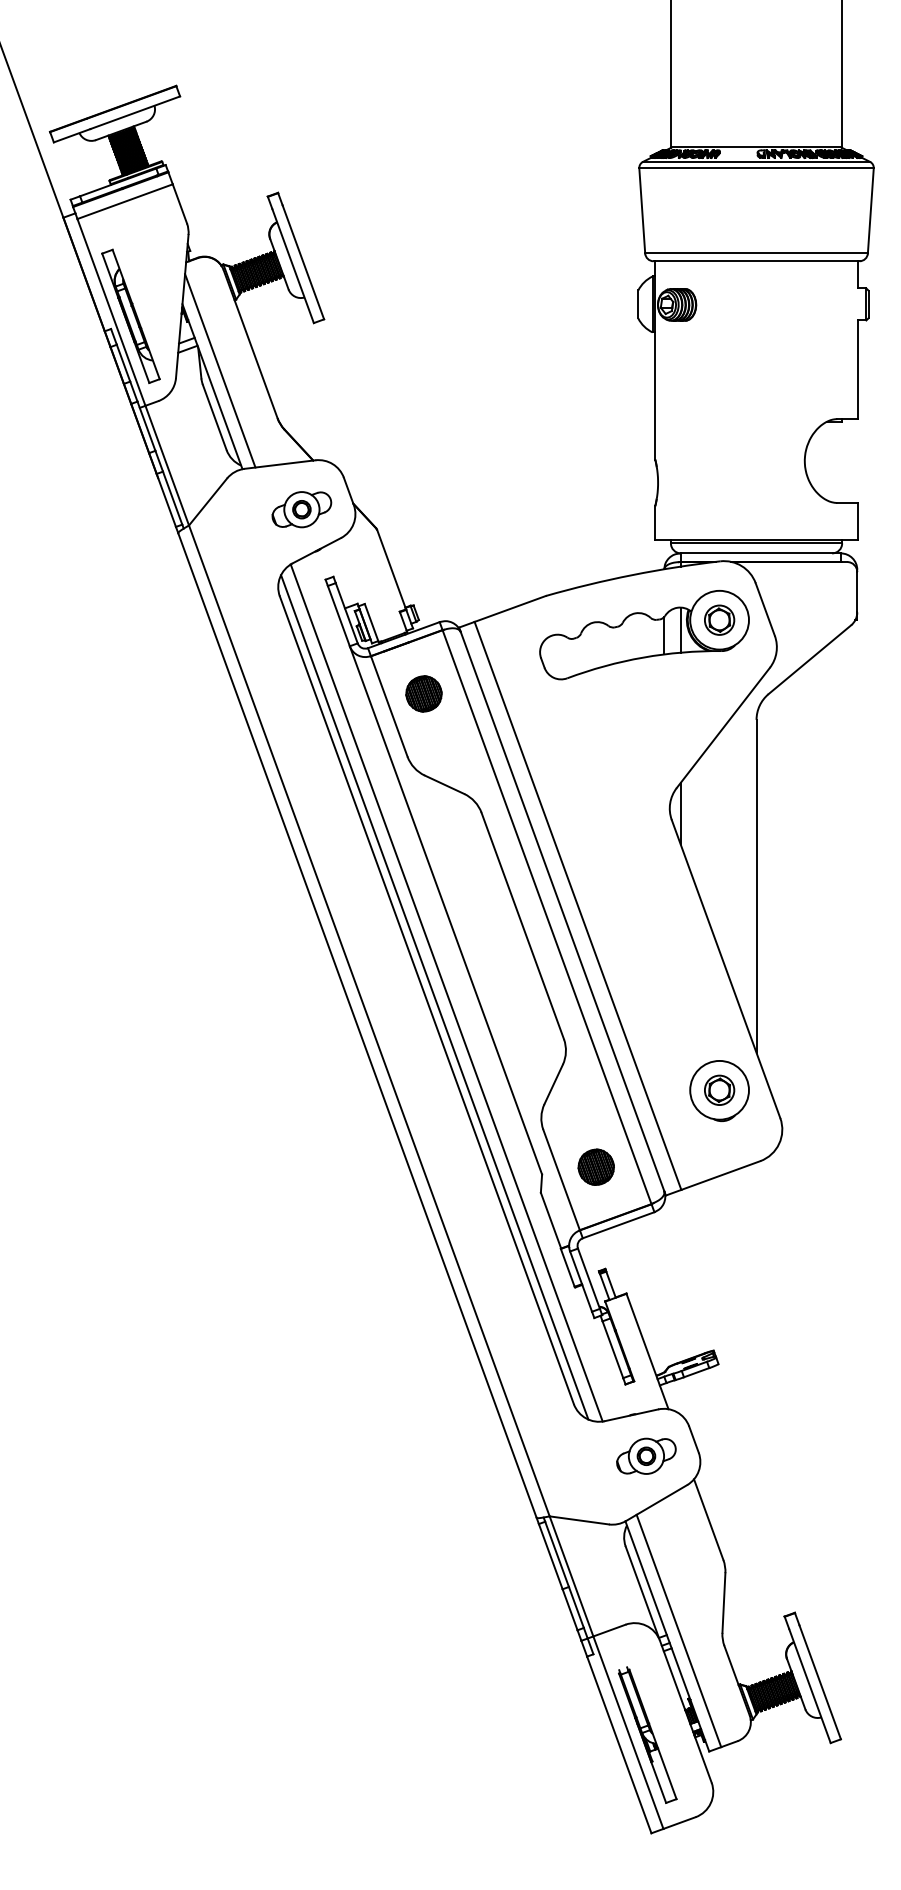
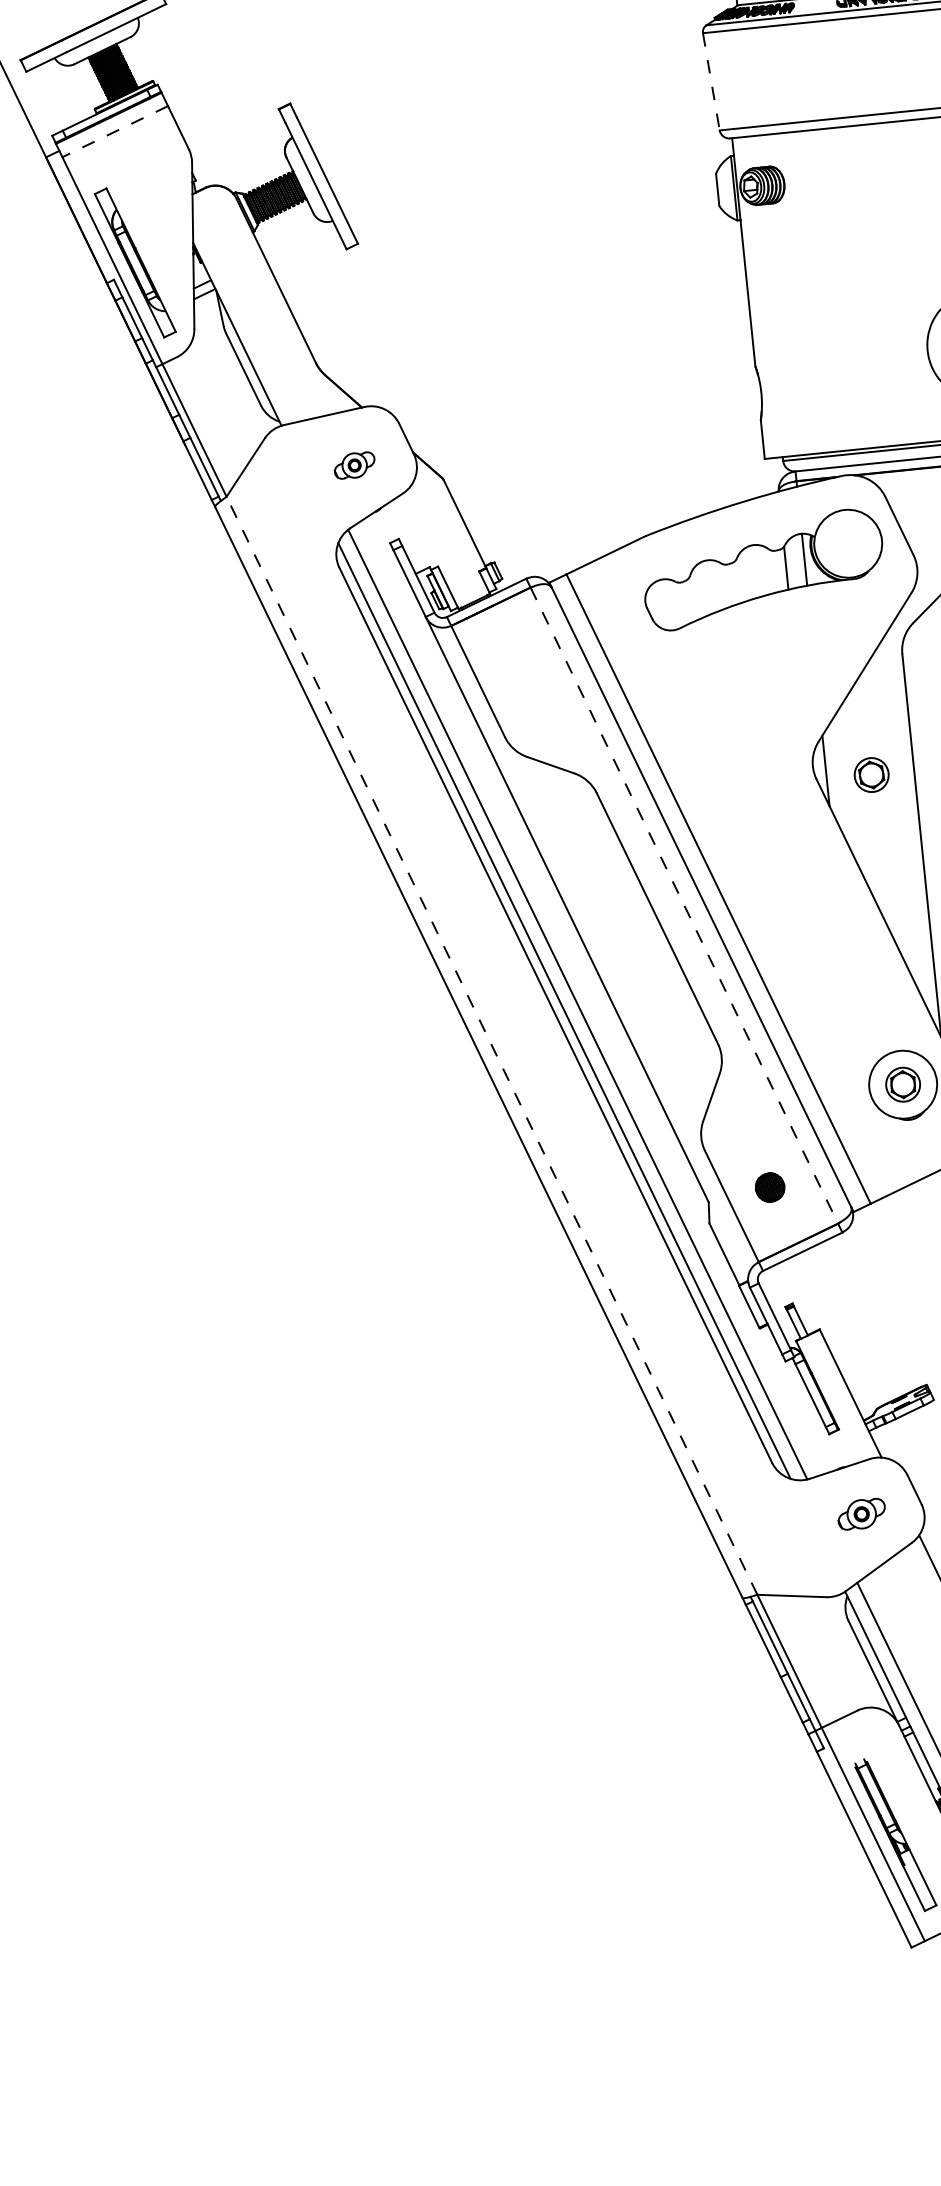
line: (125, 201) -> (115, 131), solid -> dashed
line: (642, 210) -> (711, 81), solid -> dashed
line: (220, 370) -> (244, 314), removed
part: (301, 509) -> (354, 465), size x0.6
part: (719, 619) -> (871, 774), moved
part: (423, 693) -> (516, 662), removed
line: (547, 917) -> (684, 905), solid -> dashed
line: (369, 1020) -> (492, 1045), solid -> dashed
part: (595, 1166) -> (769, 1186), size x0.7
part: (646, 1455) -> (861, 1513), size x0.7

